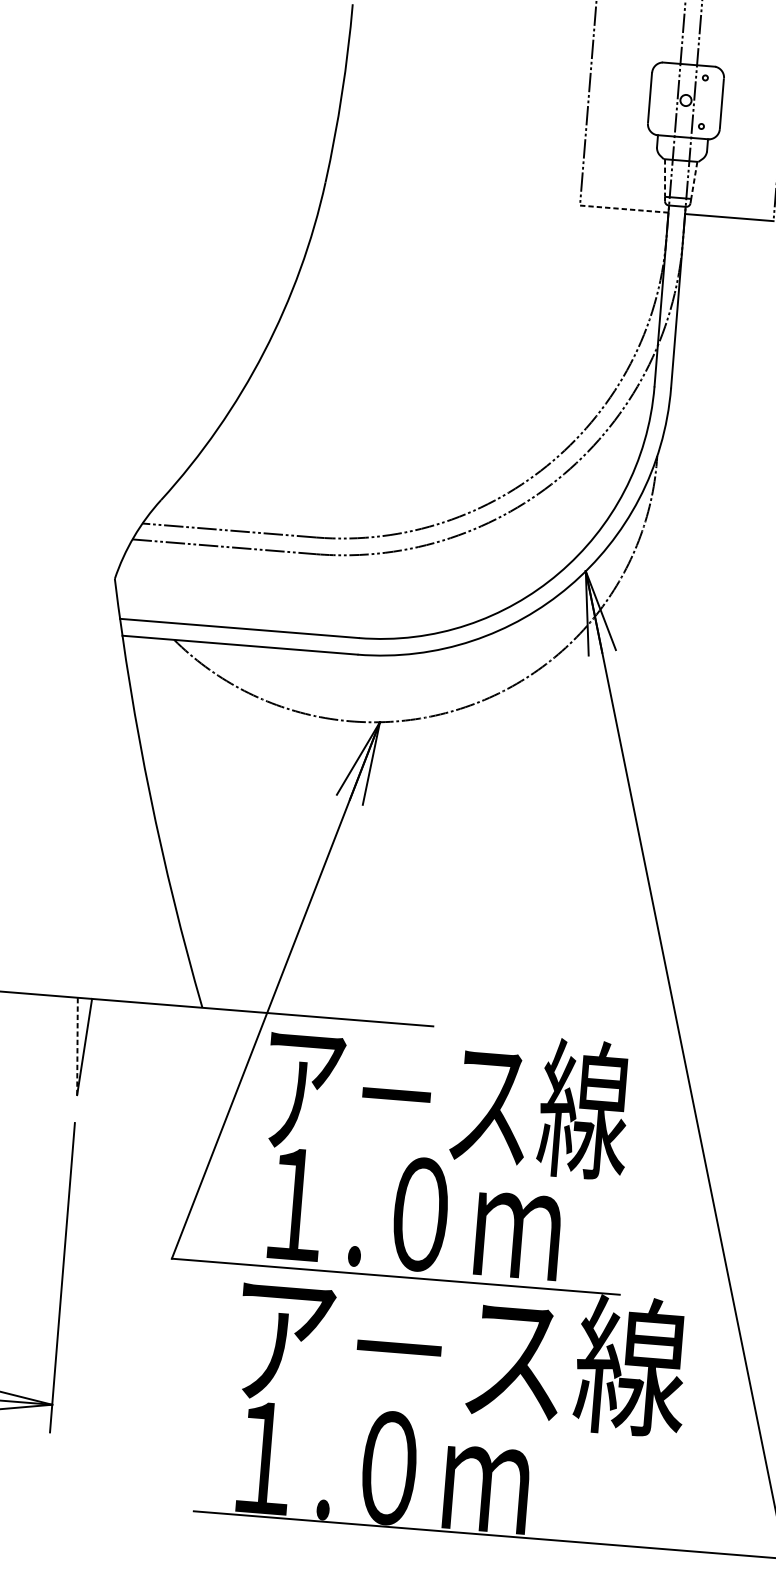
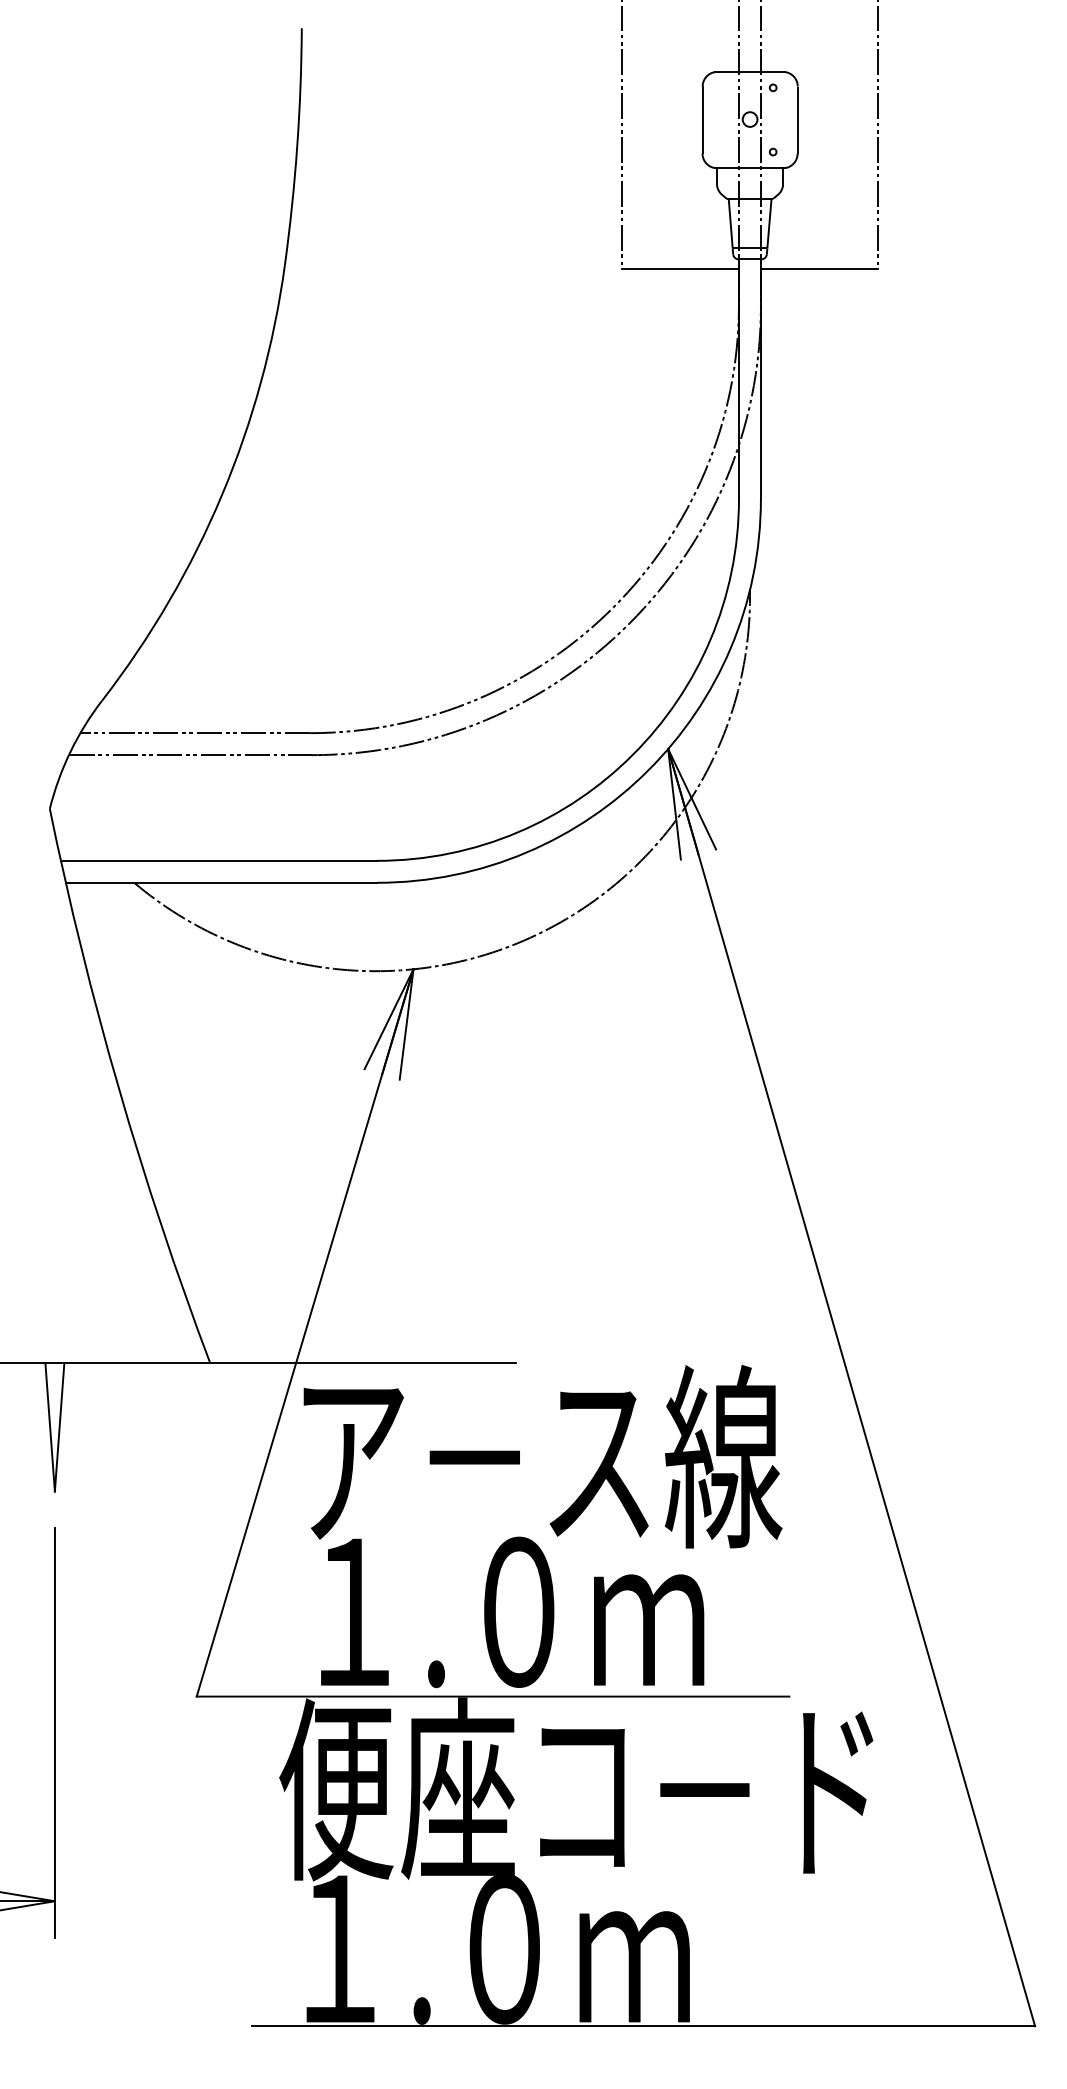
line: (664, 177) -> (730, 223), dashed -> solid
line: (694, 180) -> (769, 223), dashed -> solid
line: (624, 208) -> (680, 268), dashed -> solid
line: (77, 1046) -> (50, 1427), dashed -> solid
text: (457, 1352) -> (582, 1789), ア－ス線 -> 便座コ－ド

